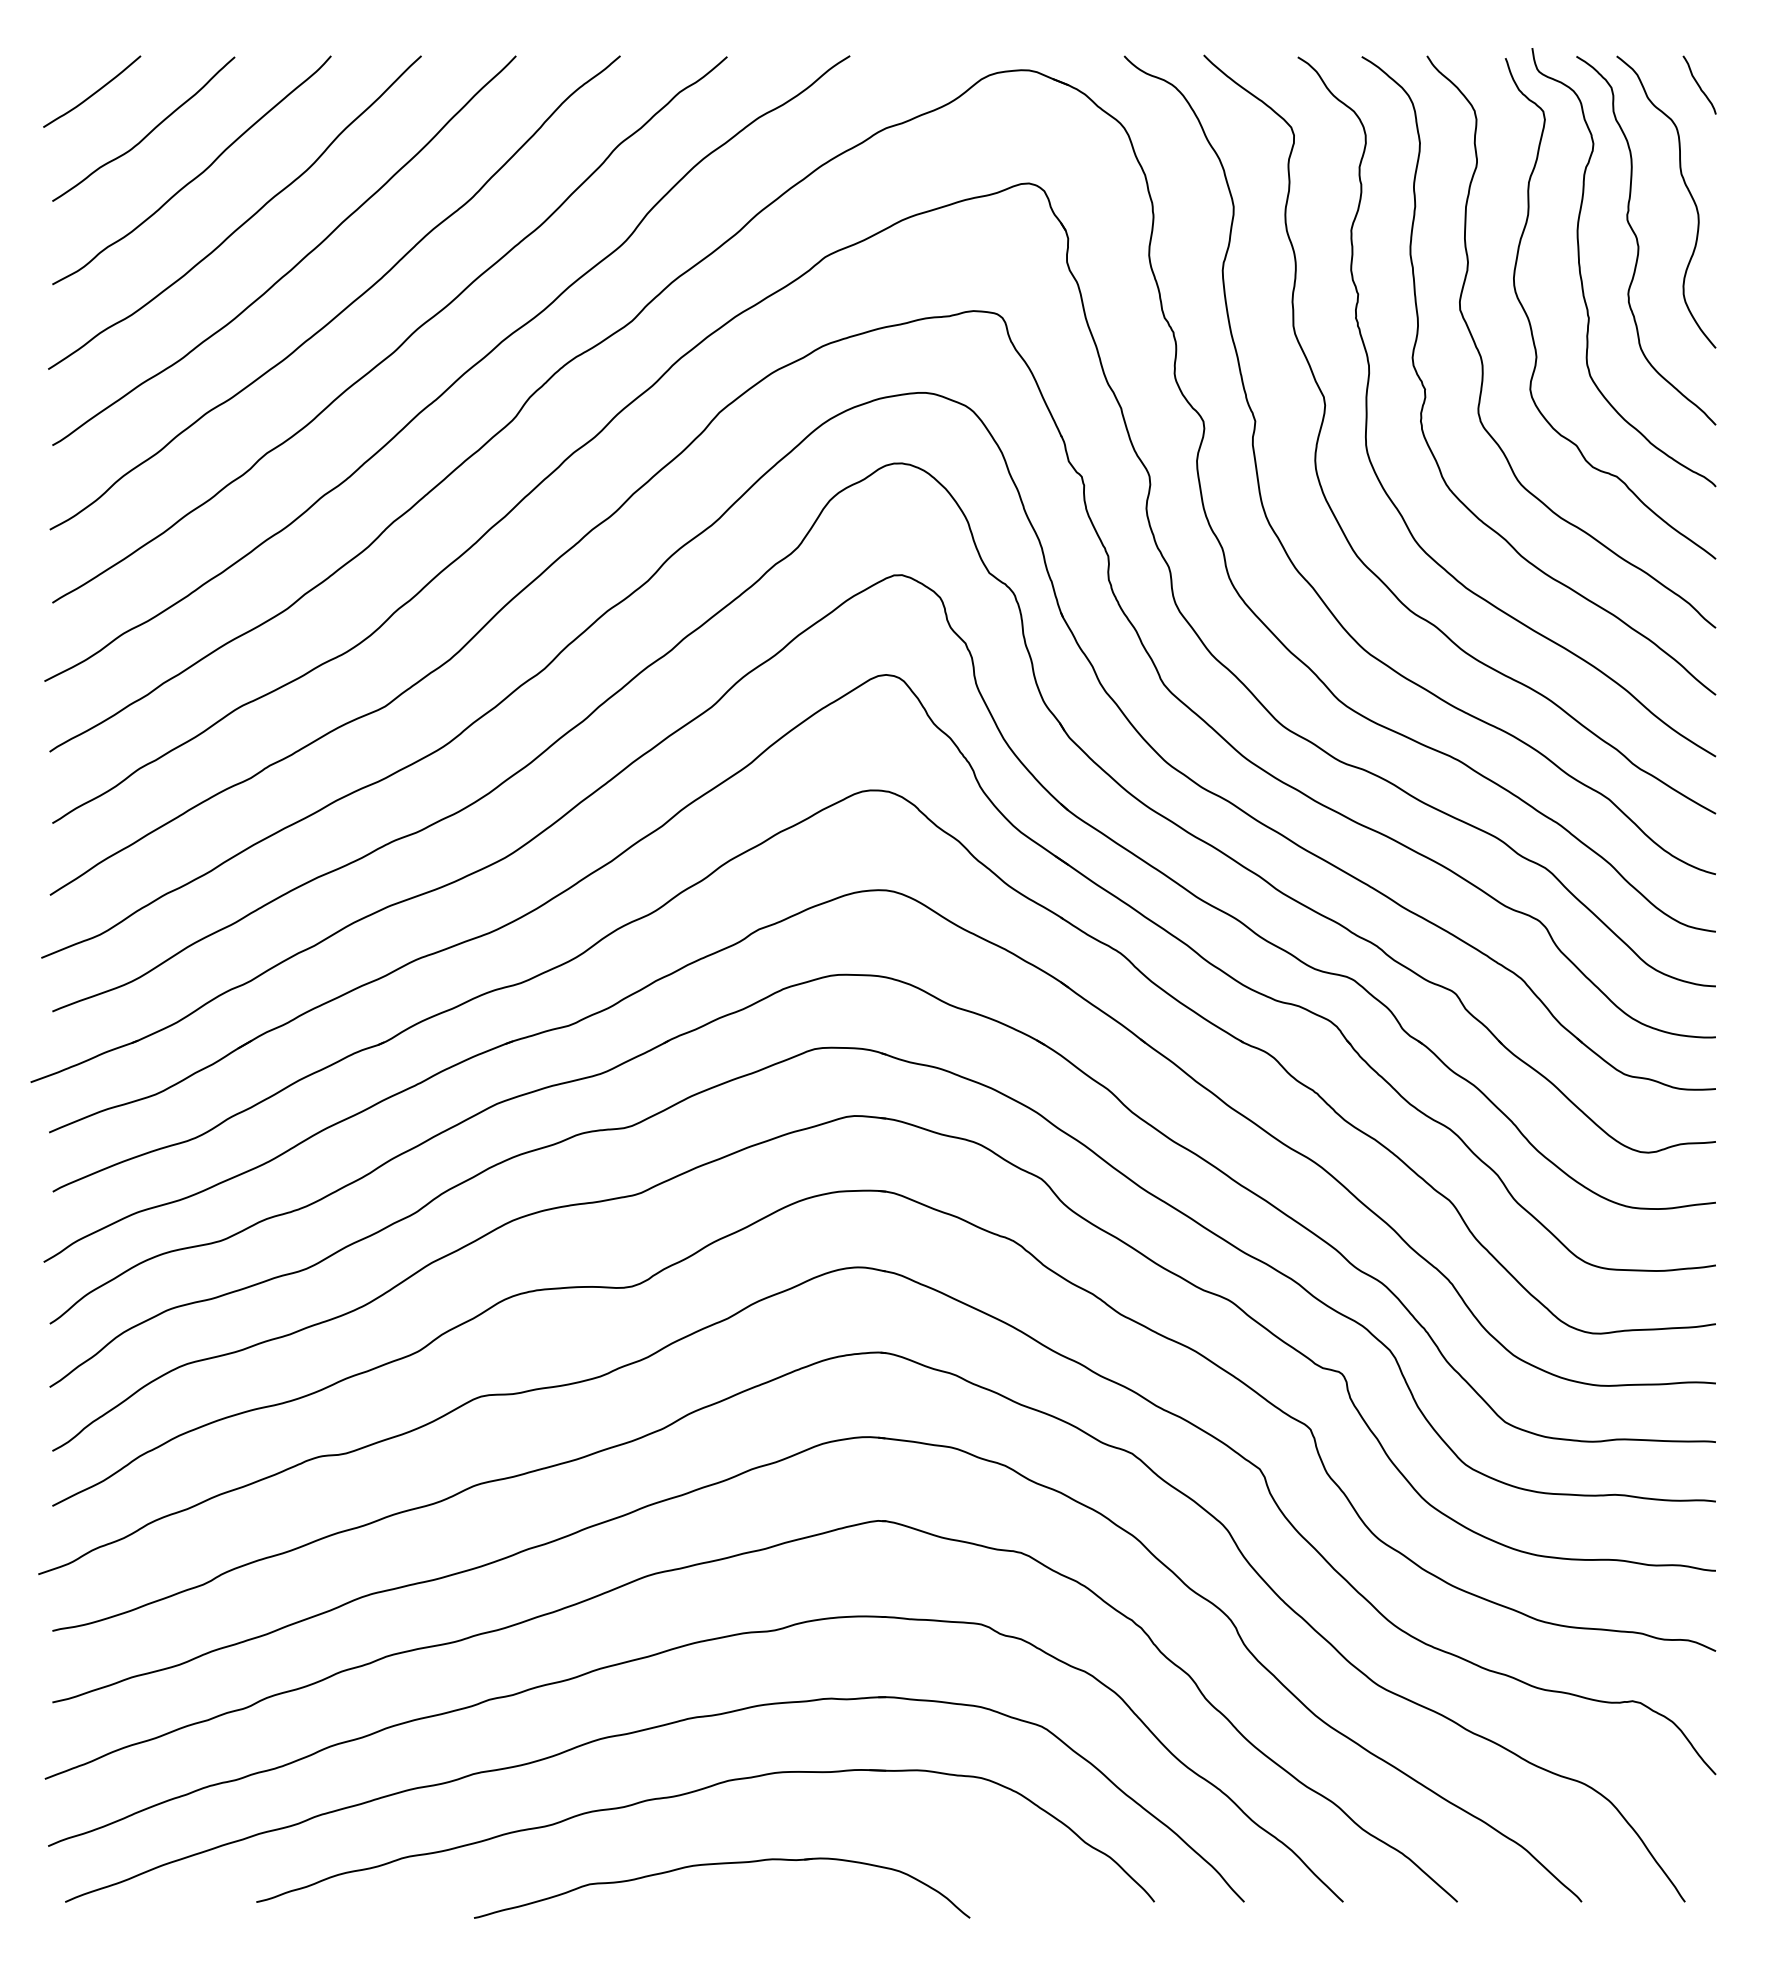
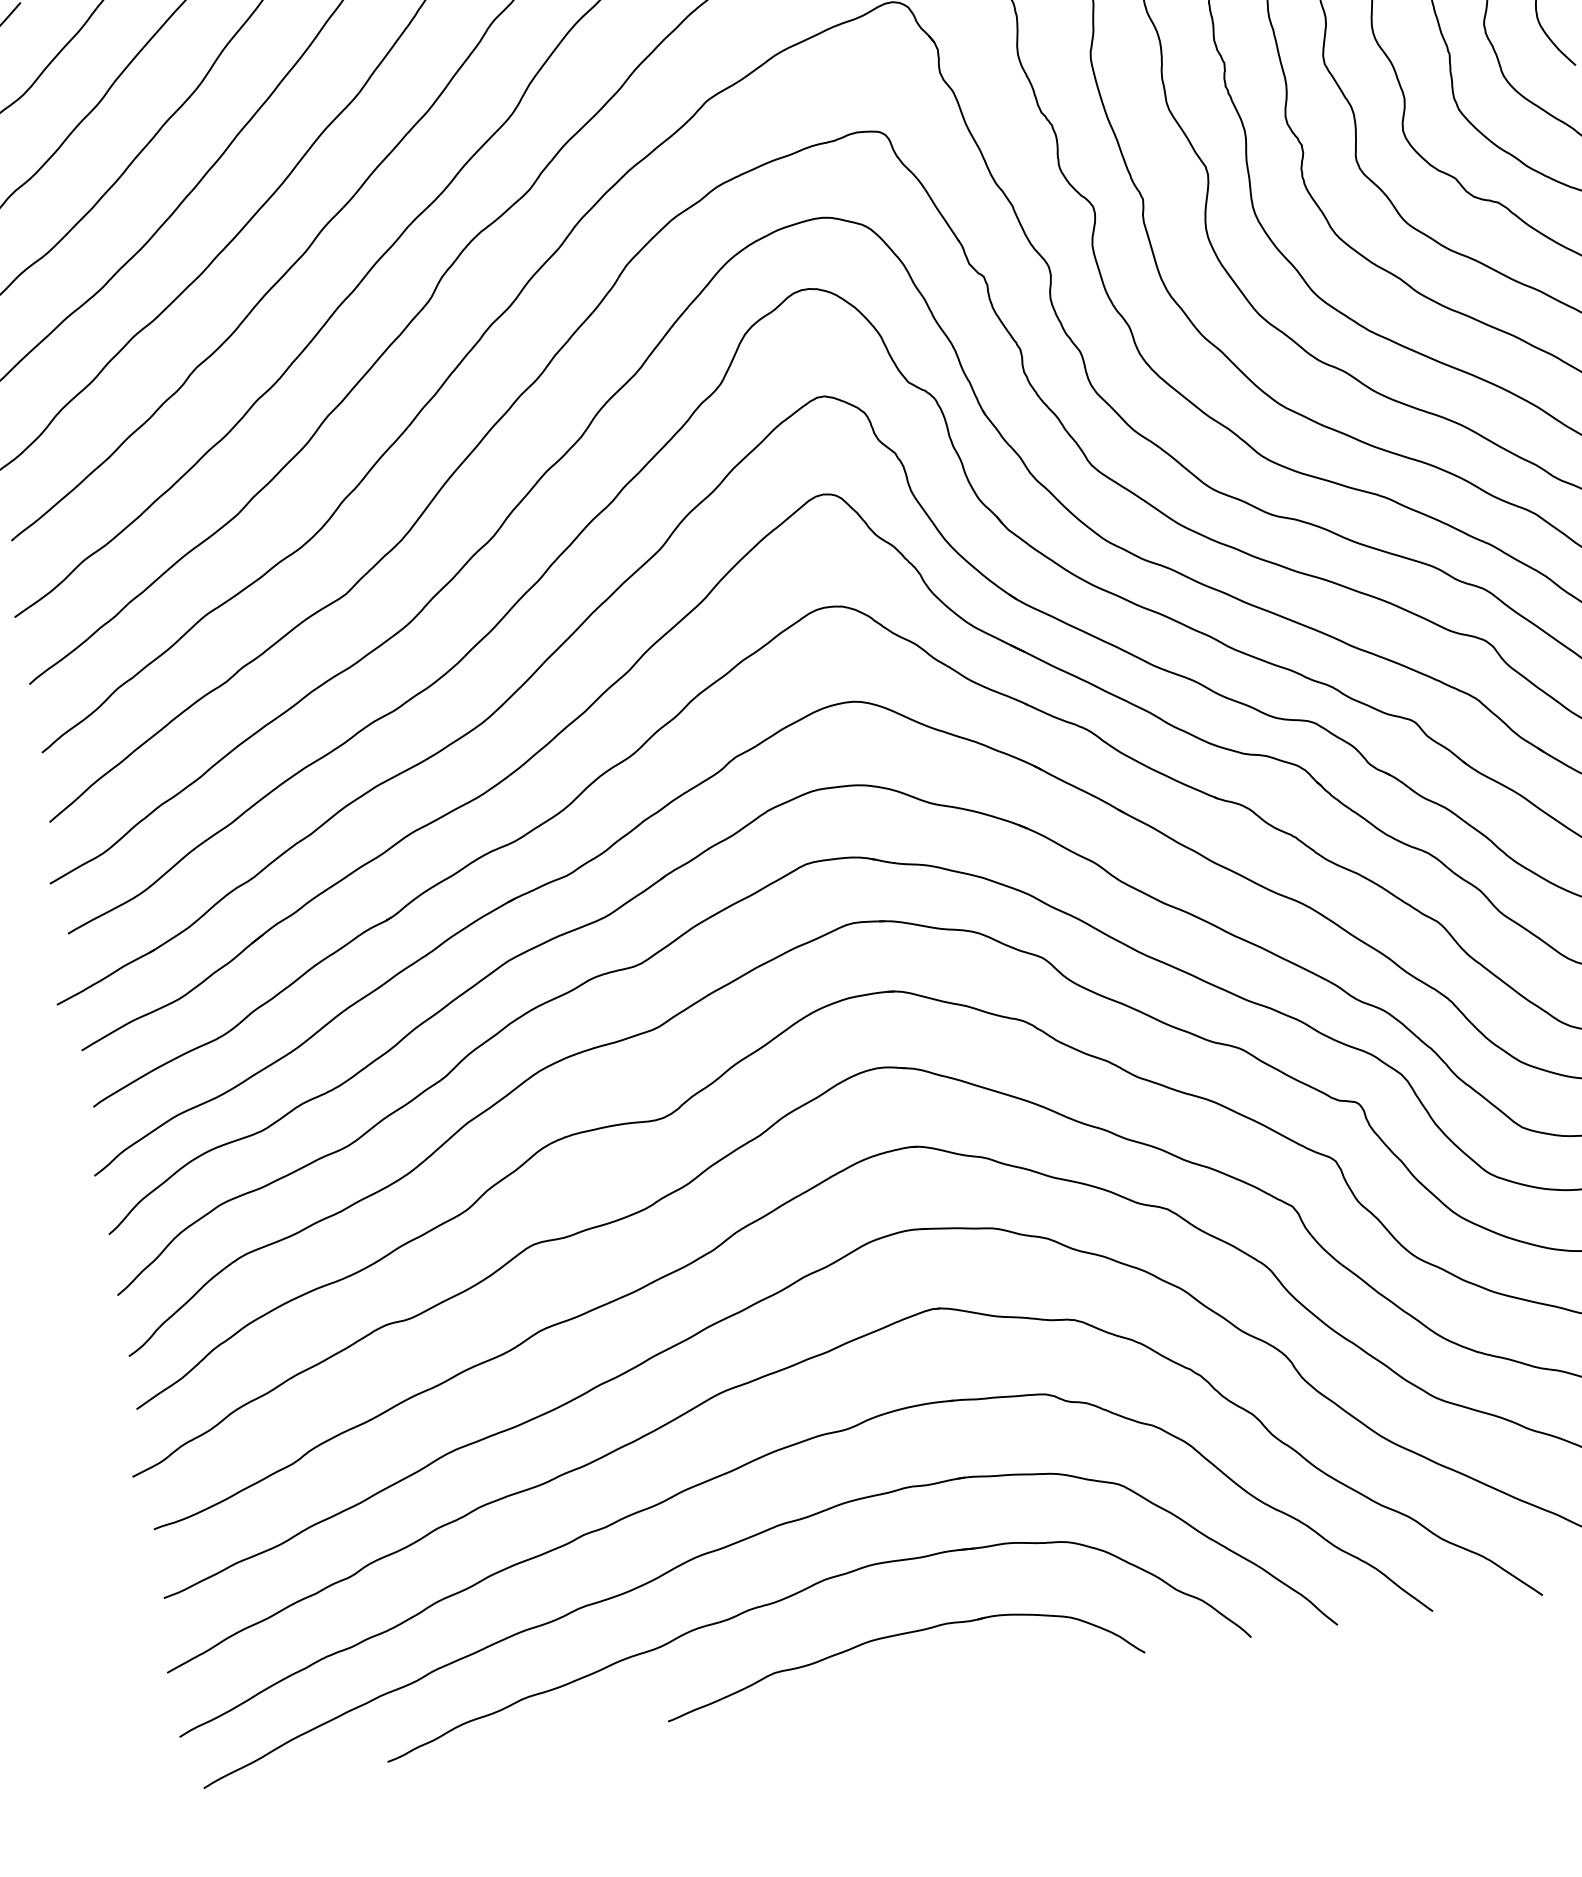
part: (722, 1864) -> (899, 1635), moved

